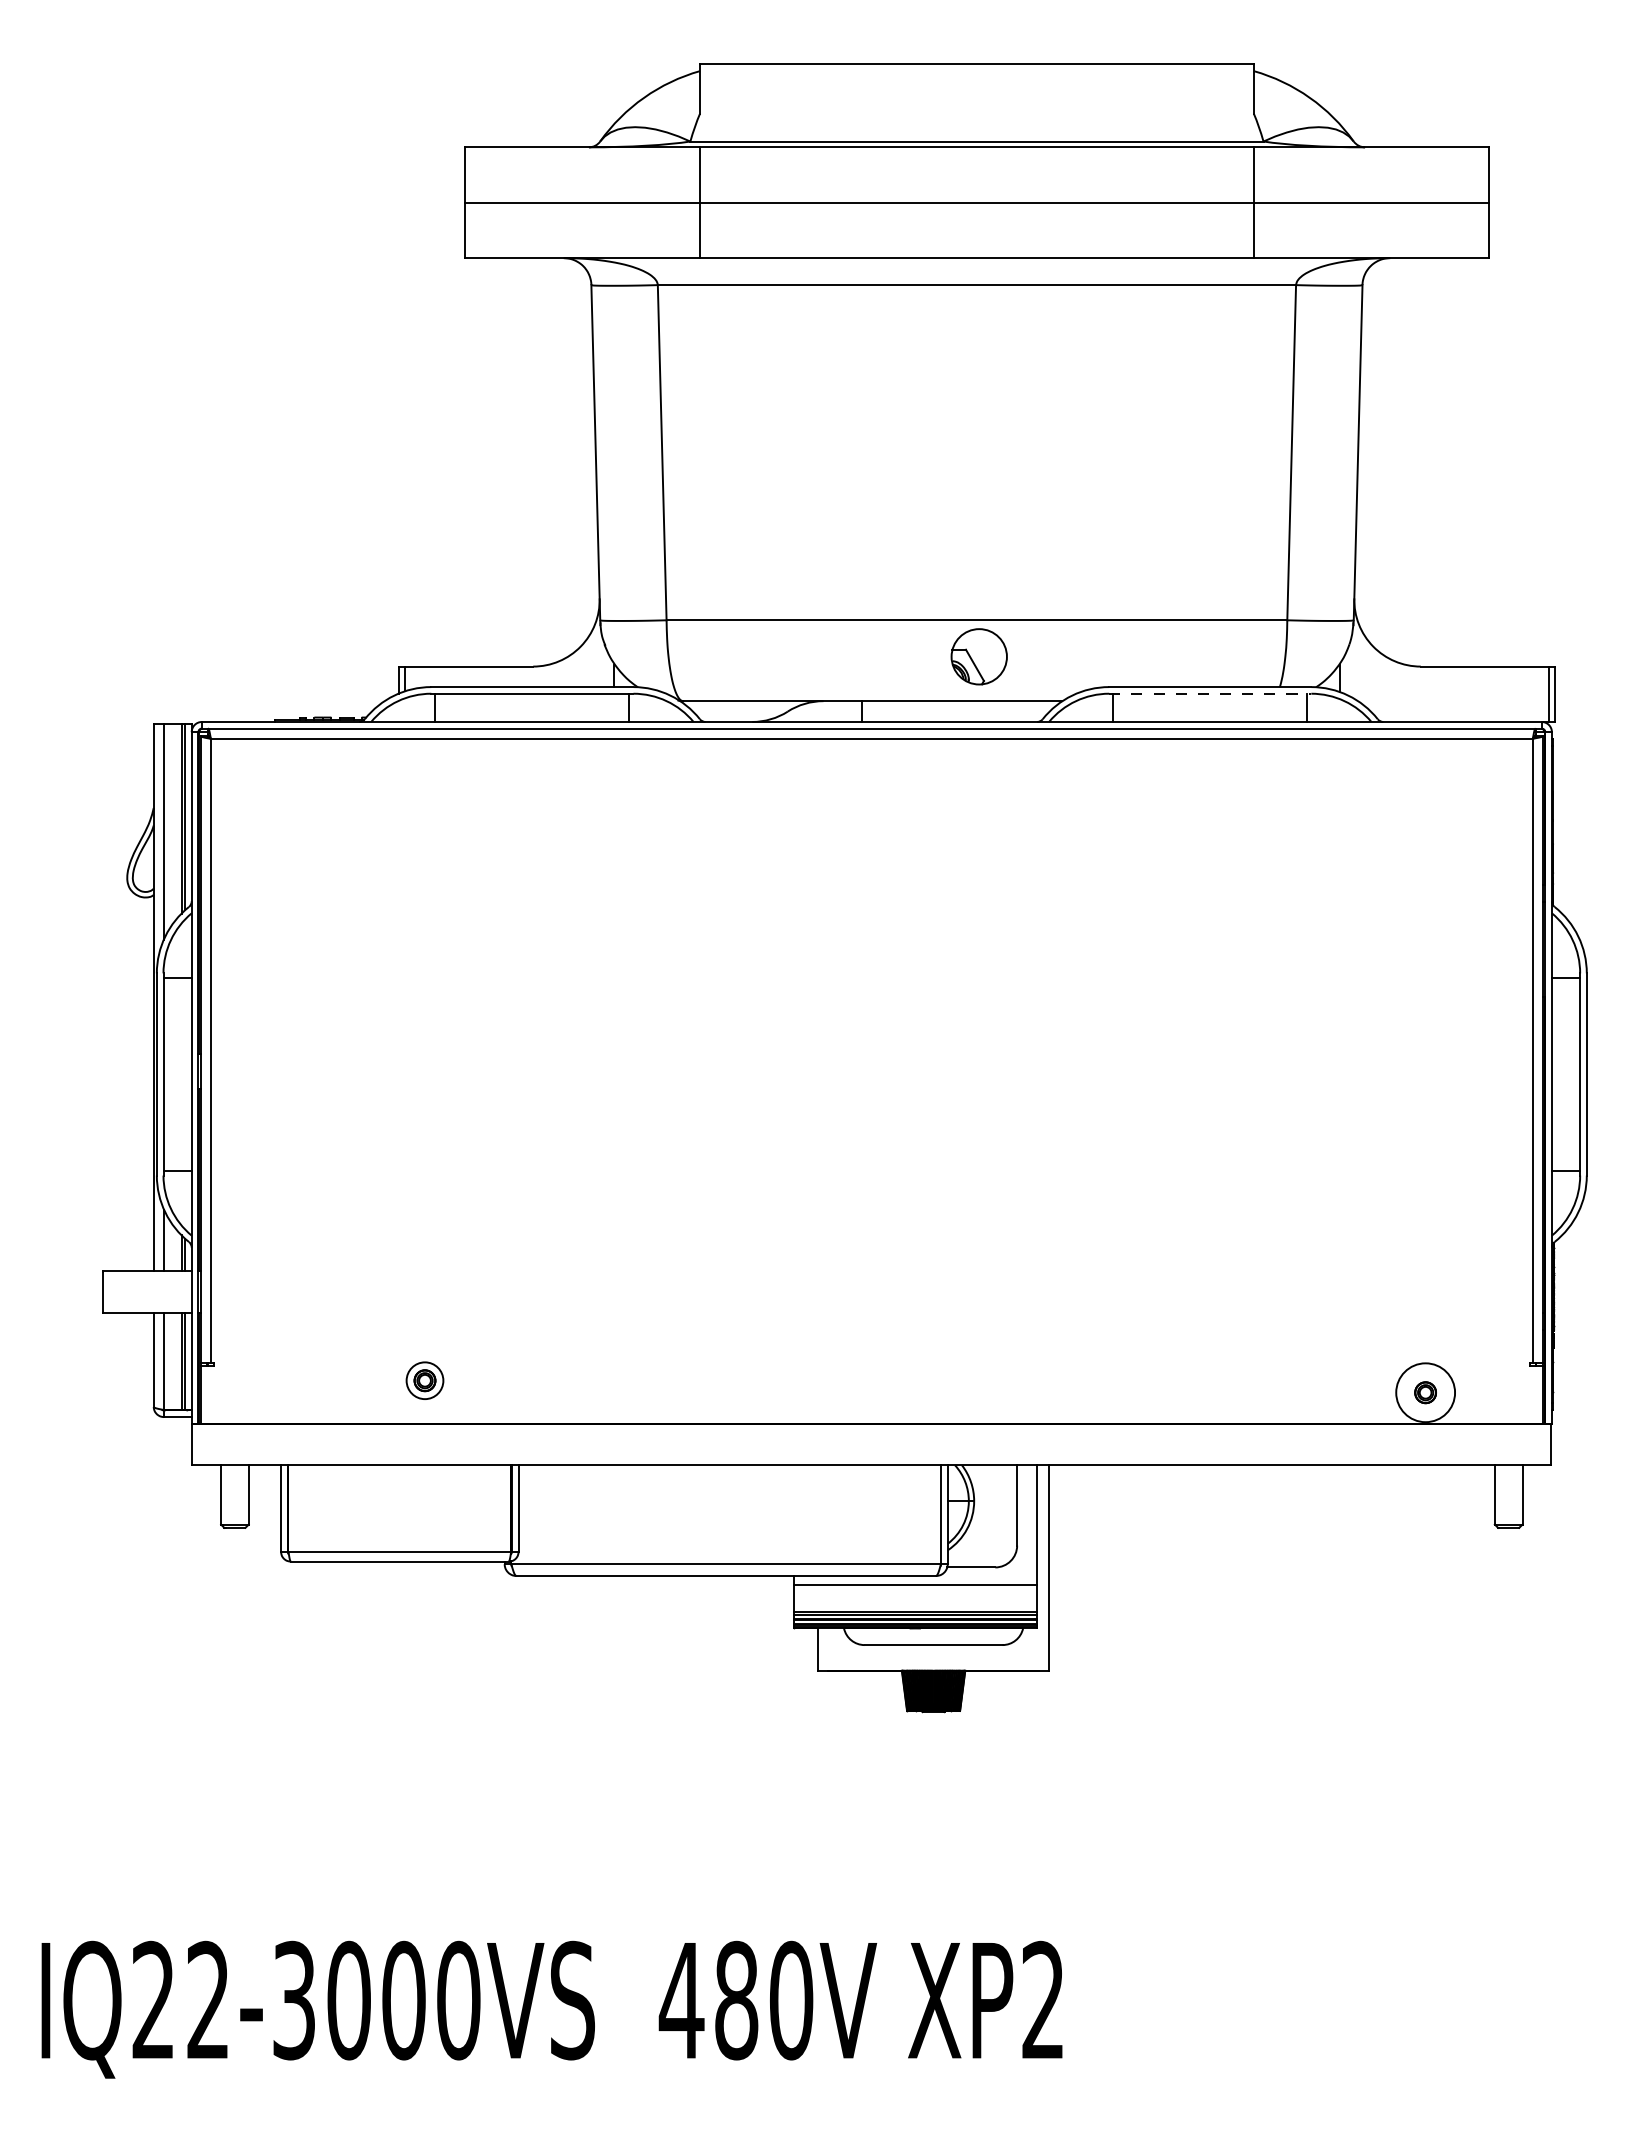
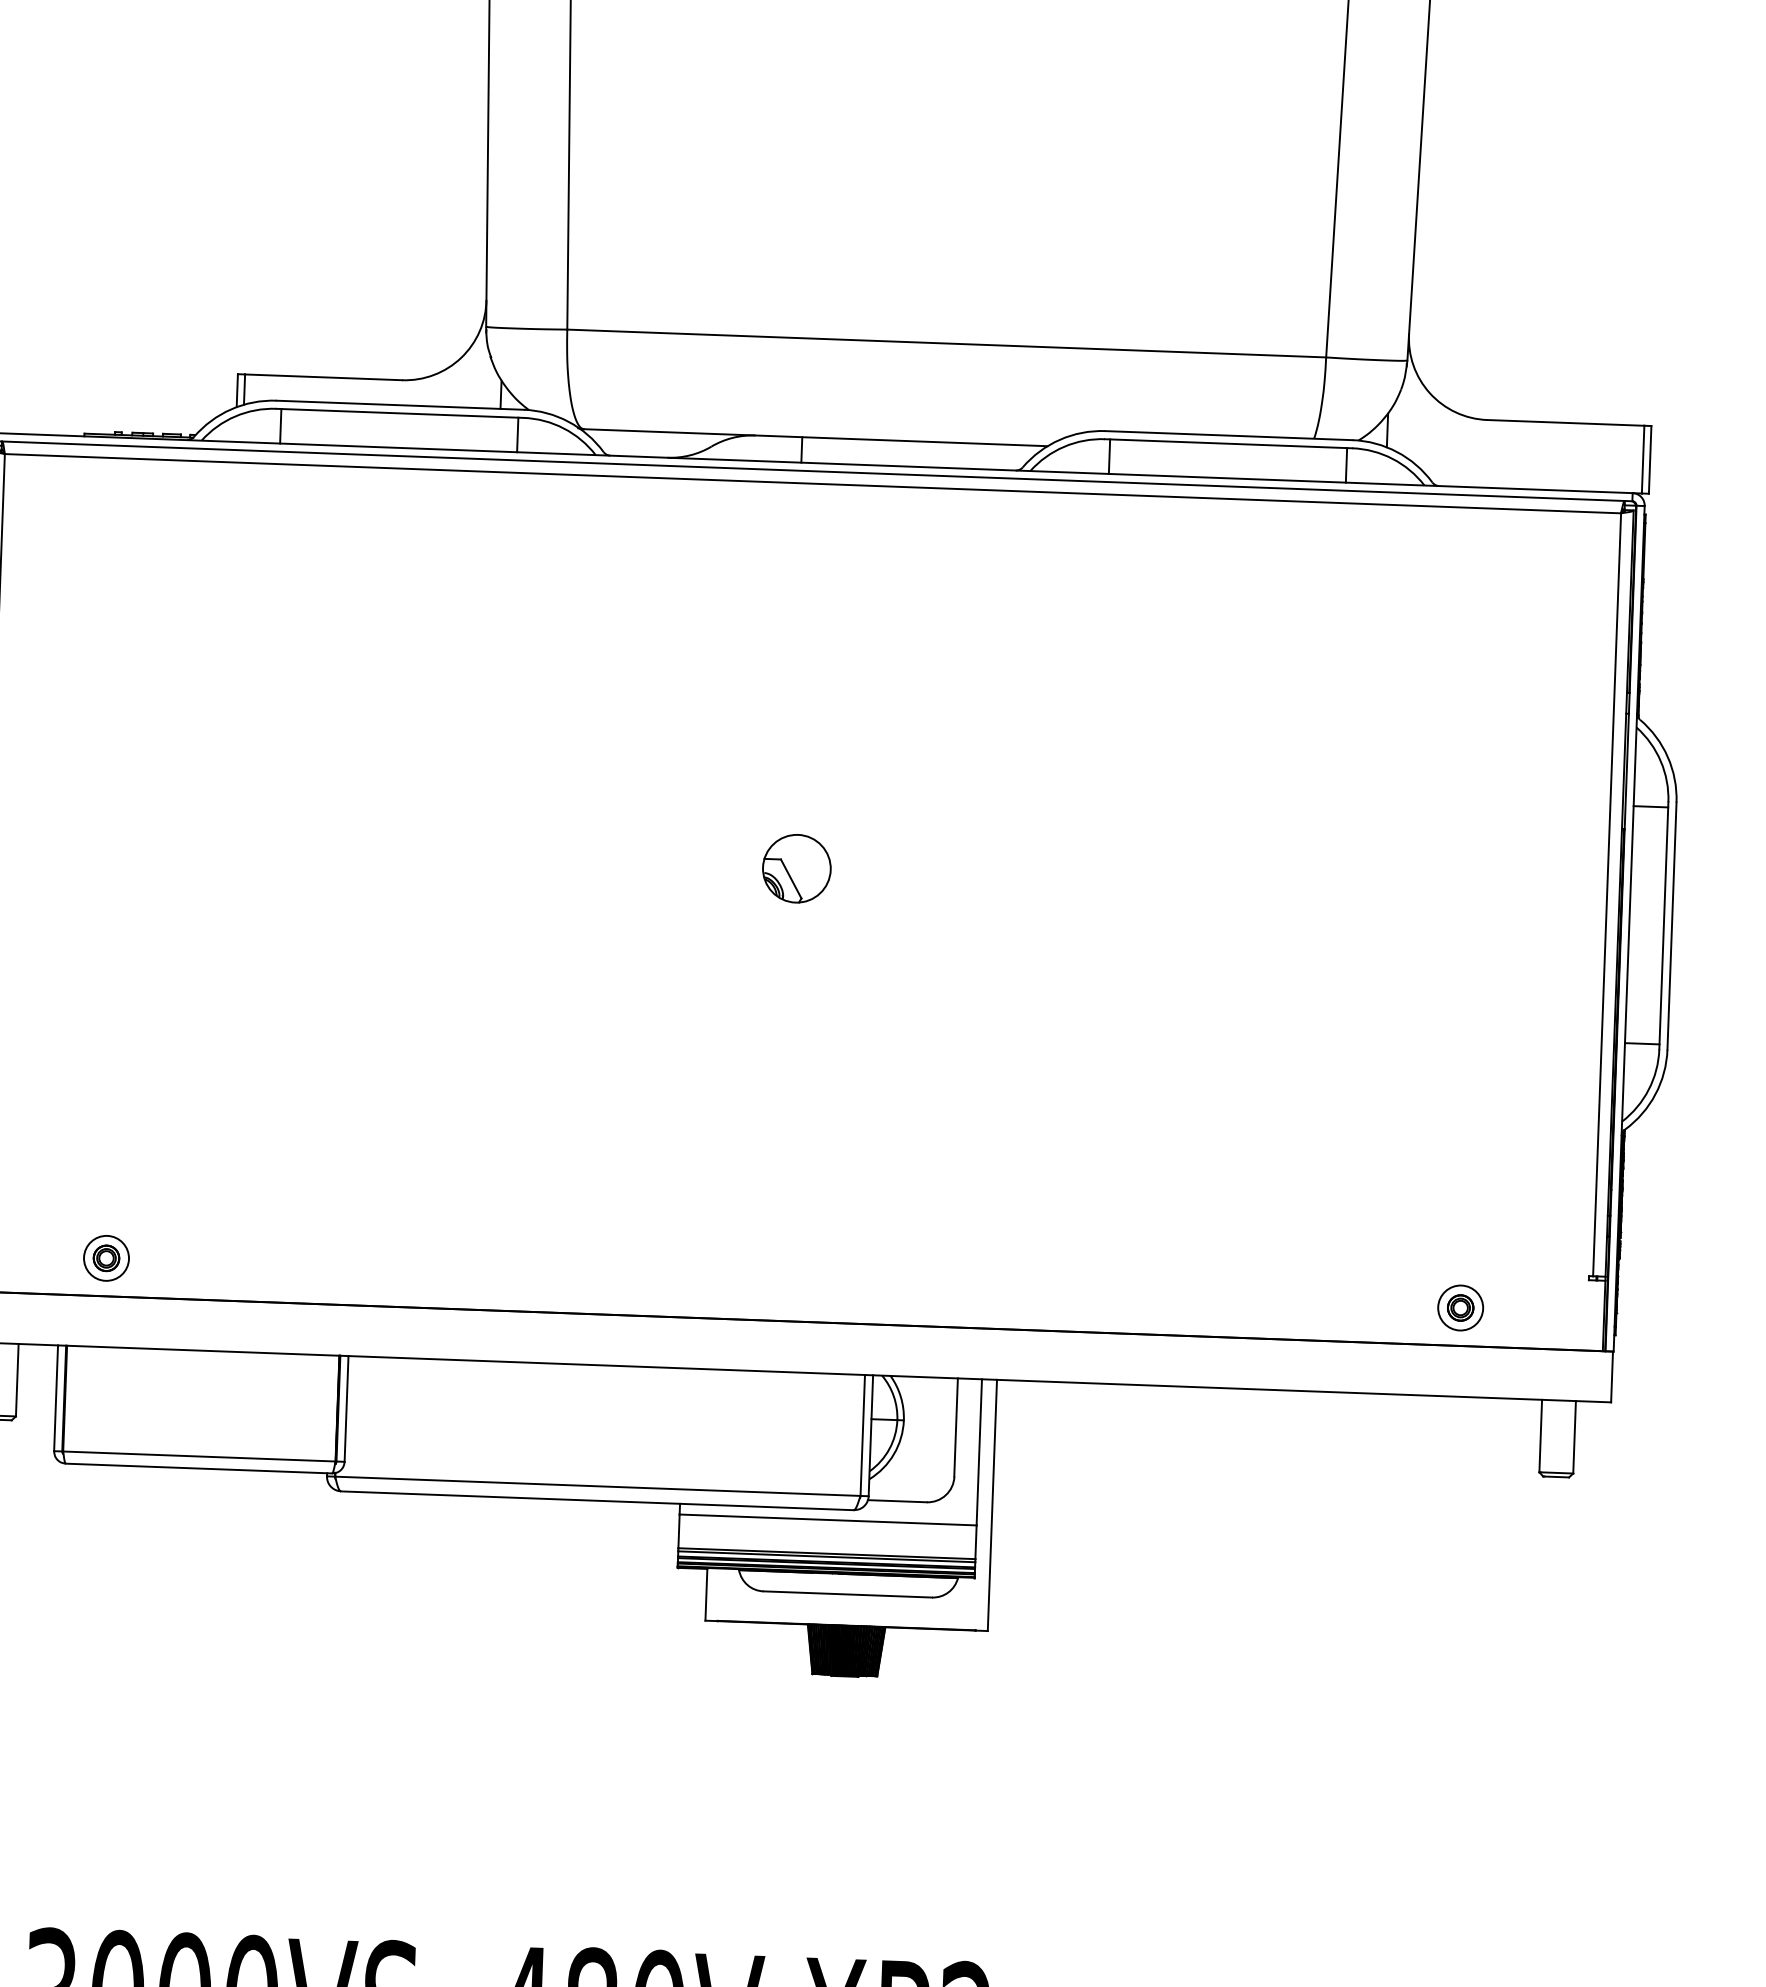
part: (978, 656) -> (795, 868), moved
line: (1210, 693) -> (1228, 443), dashed -> solid
part: (424, 1380) -> (105, 1258), moved
circle: (1425, 1392) -> (1460, 1307), size x0.62

